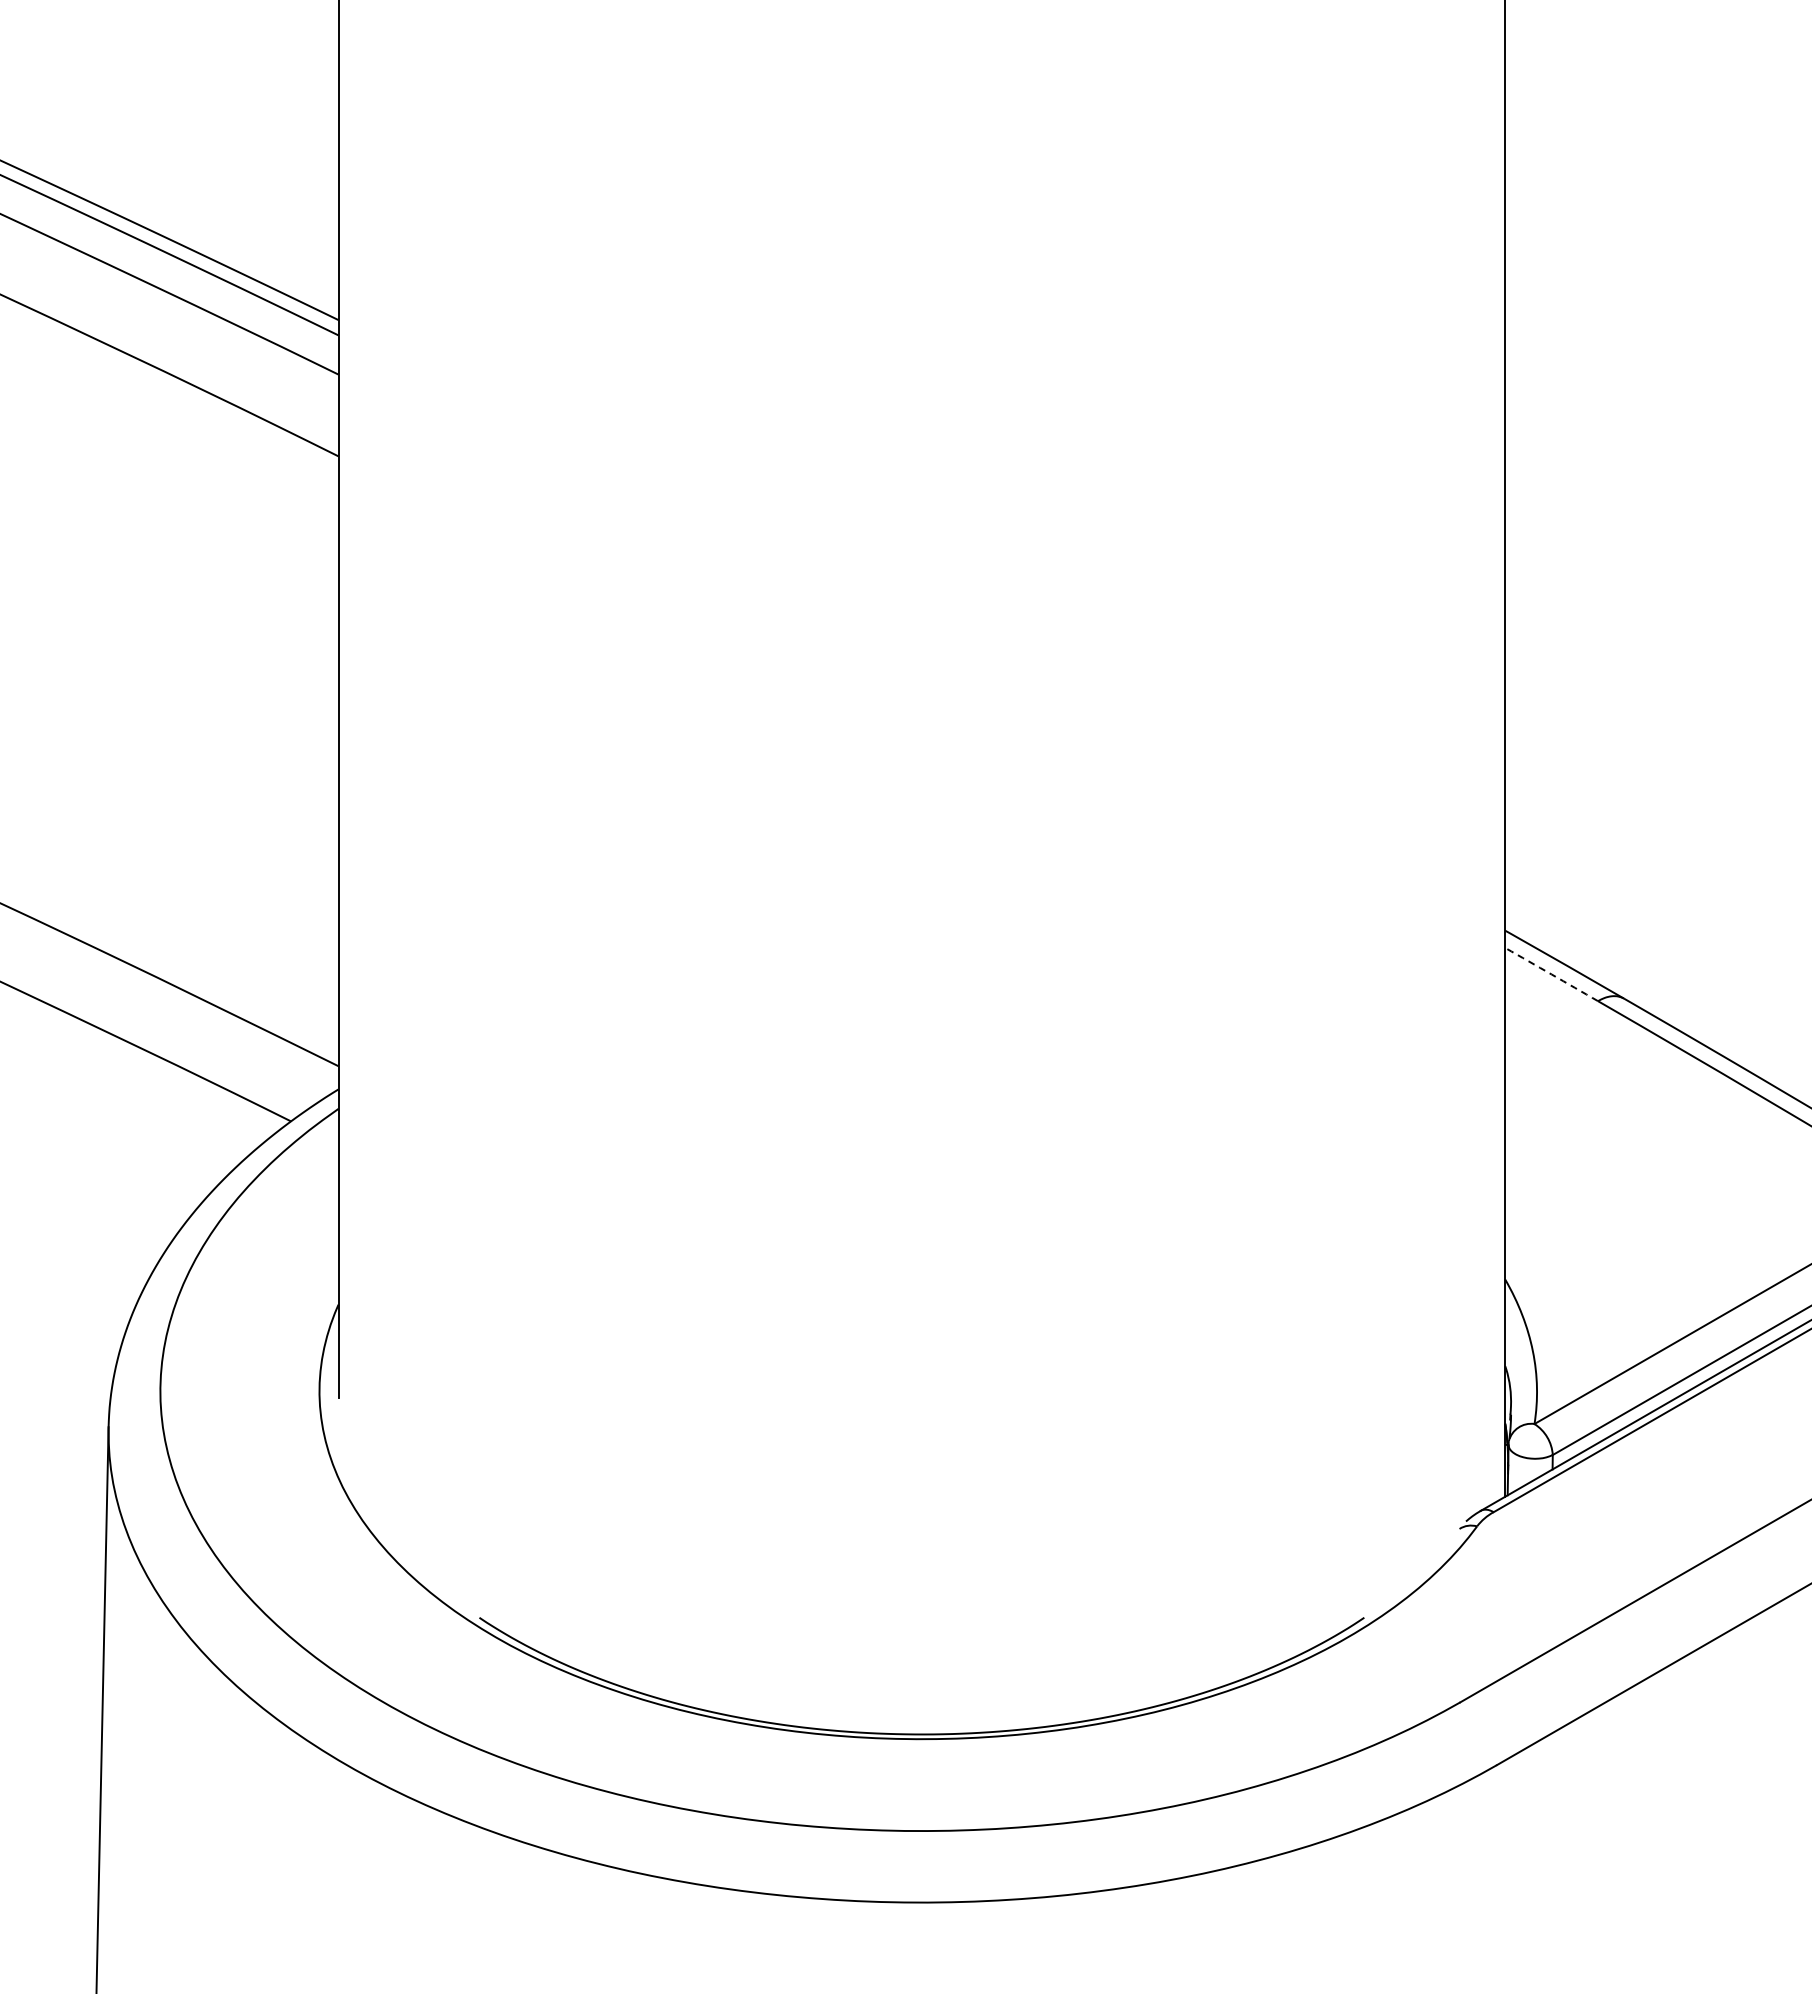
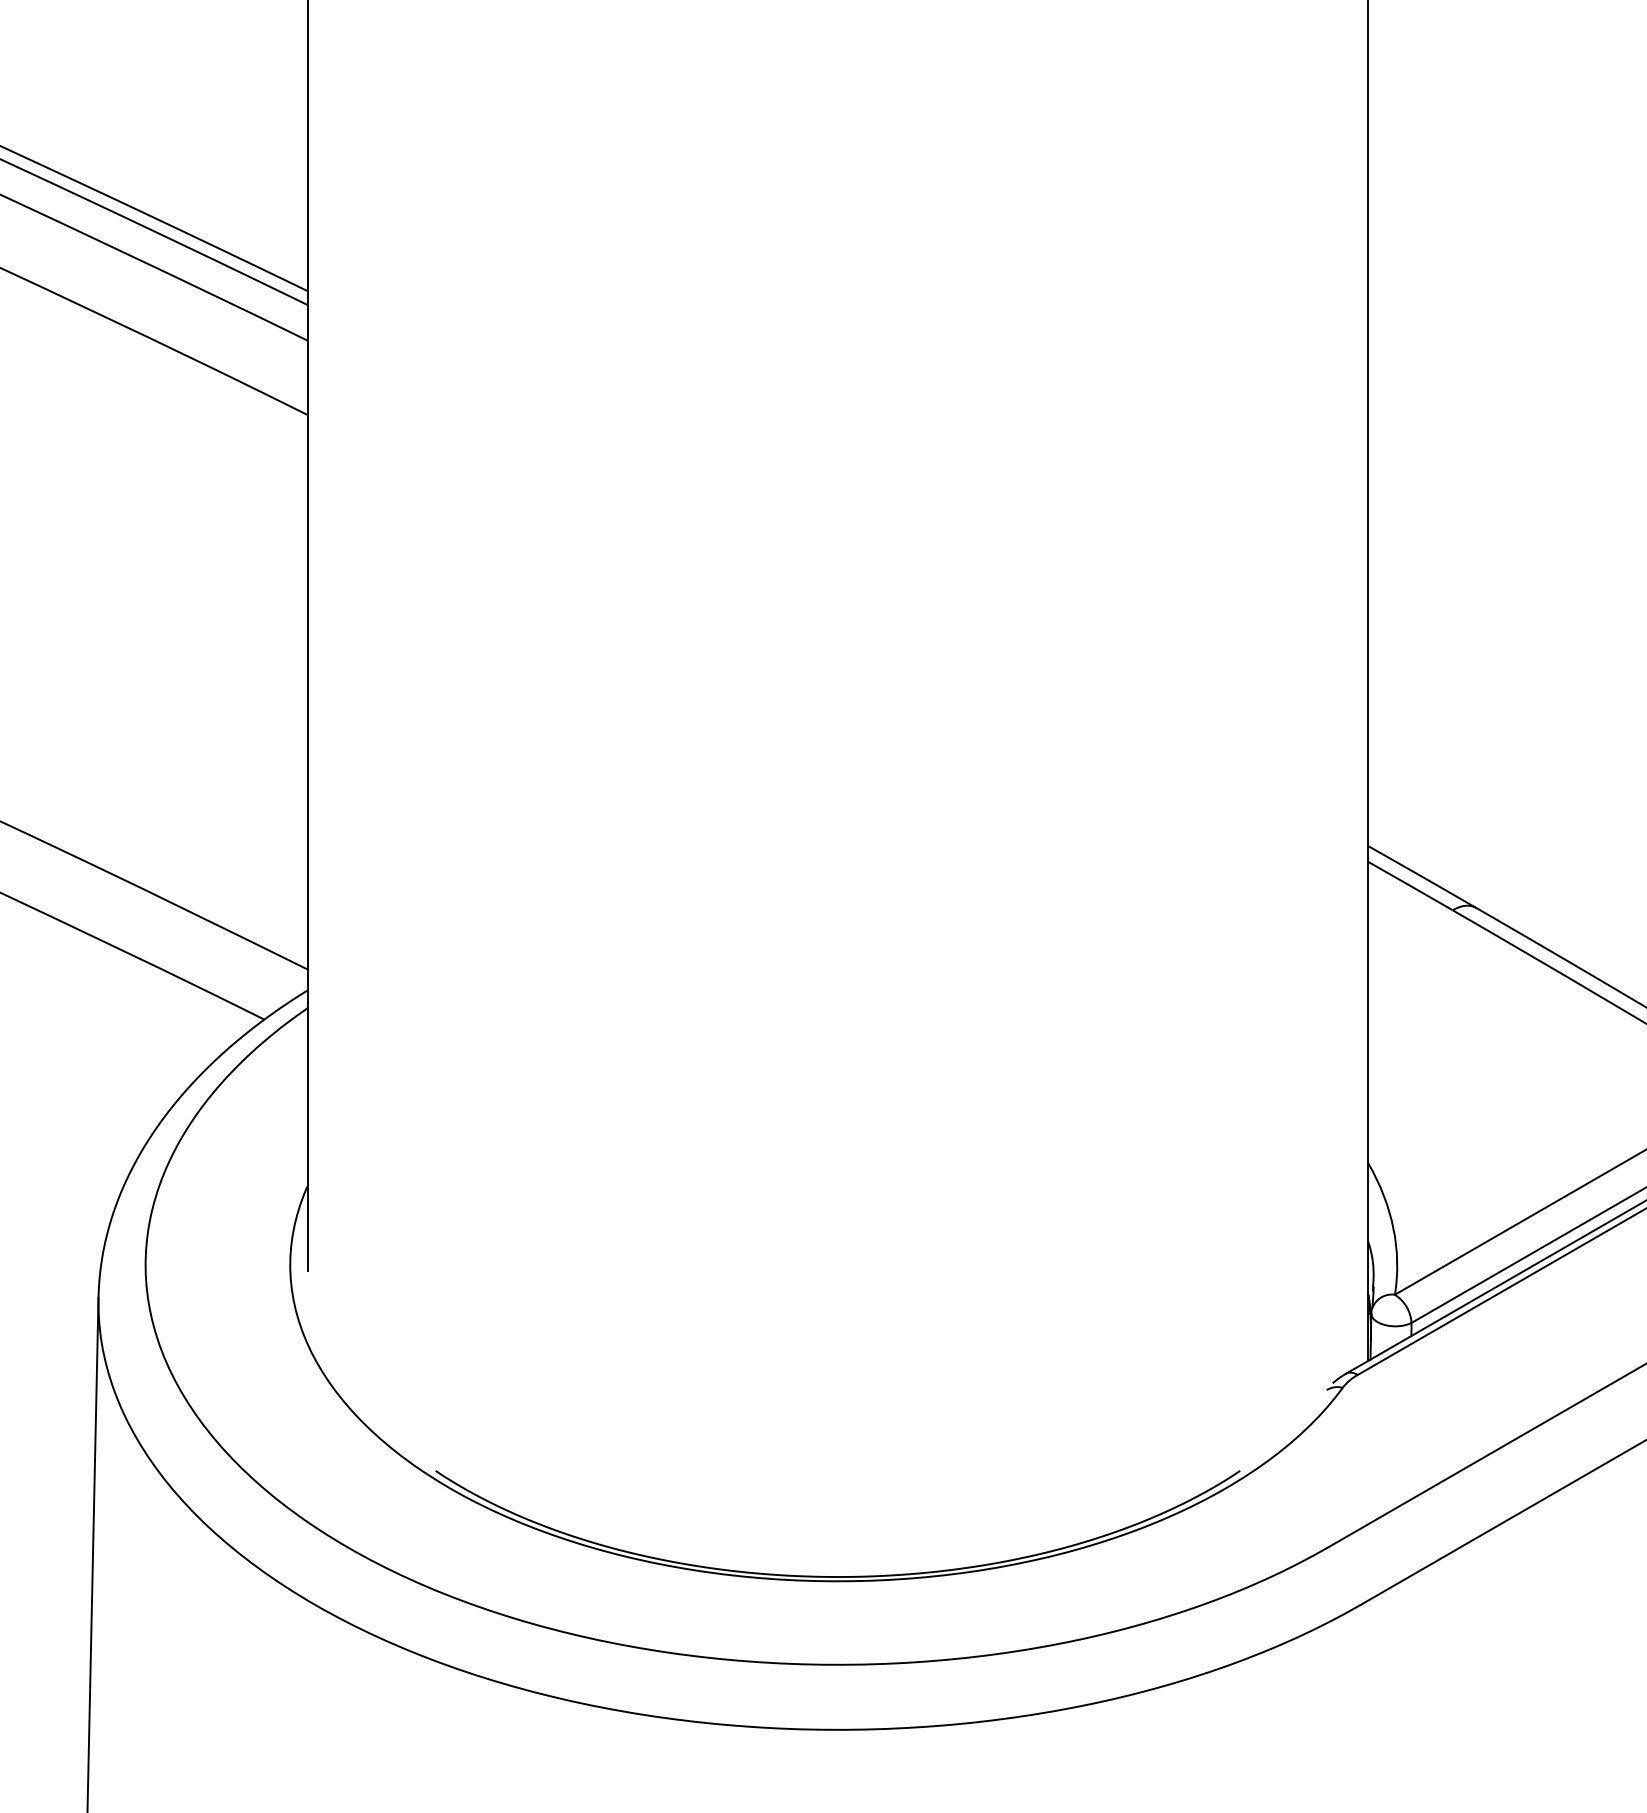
arc: (1551, 974) -> (1410, 886), dashed -> solid

